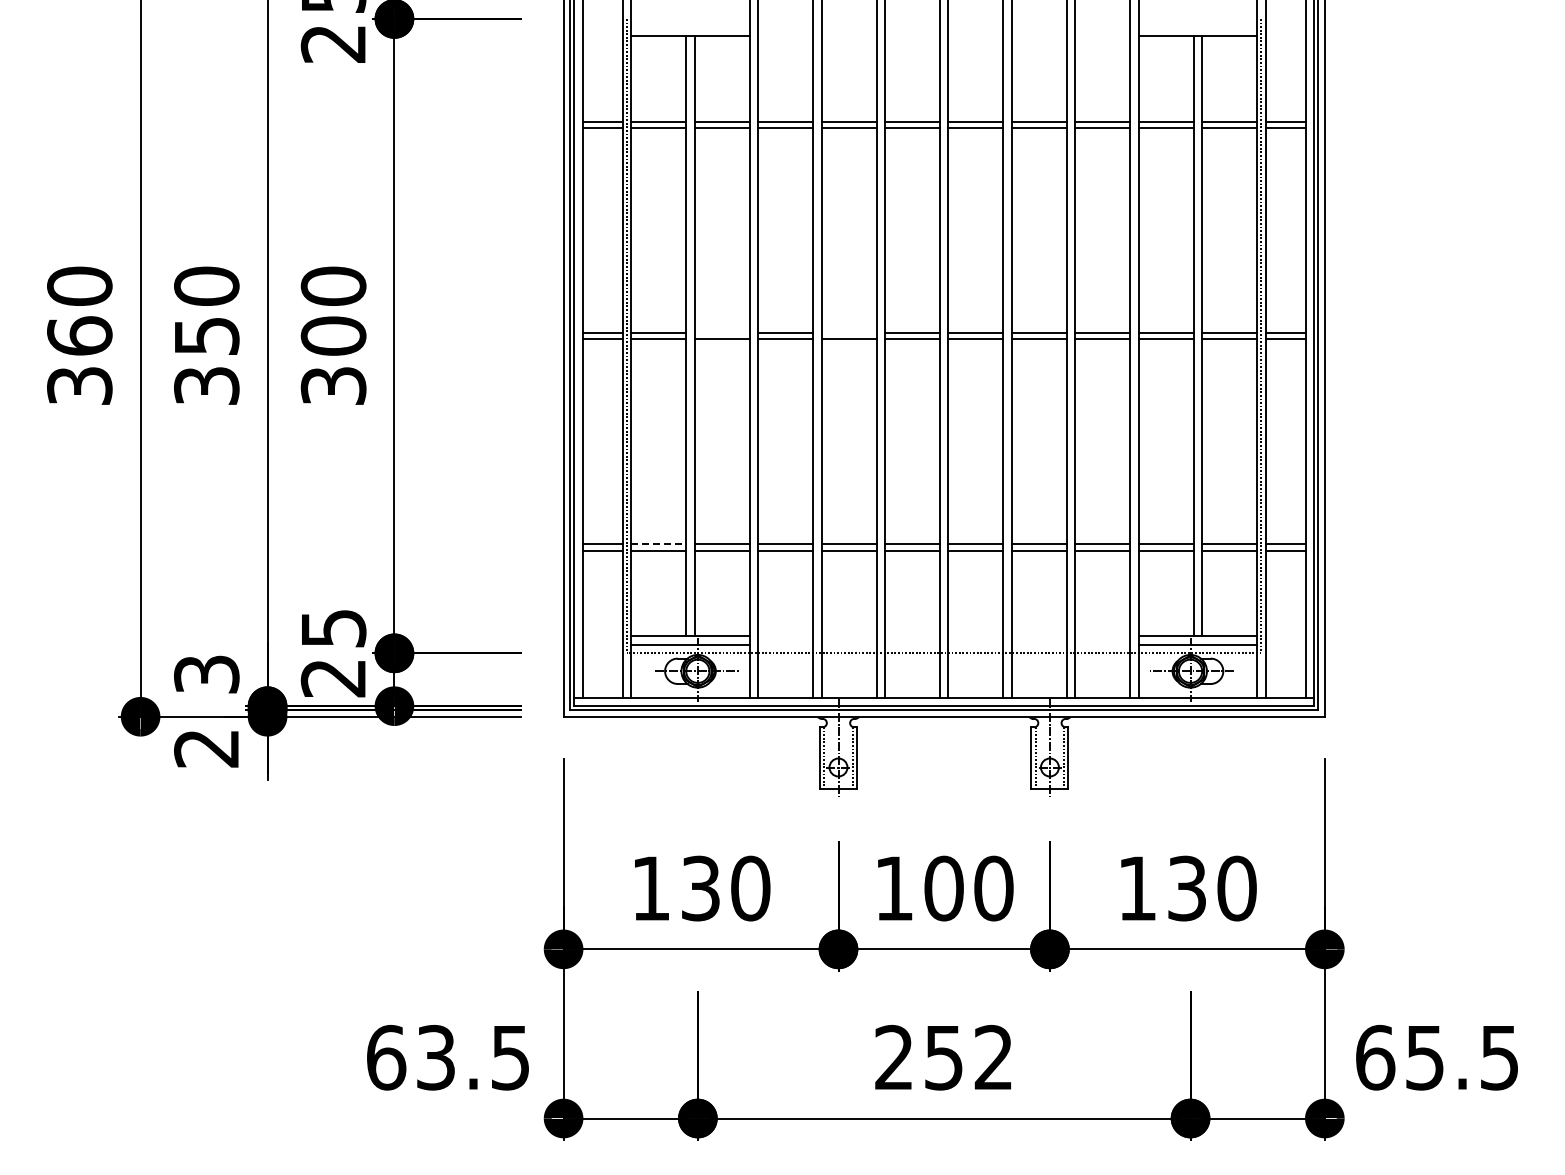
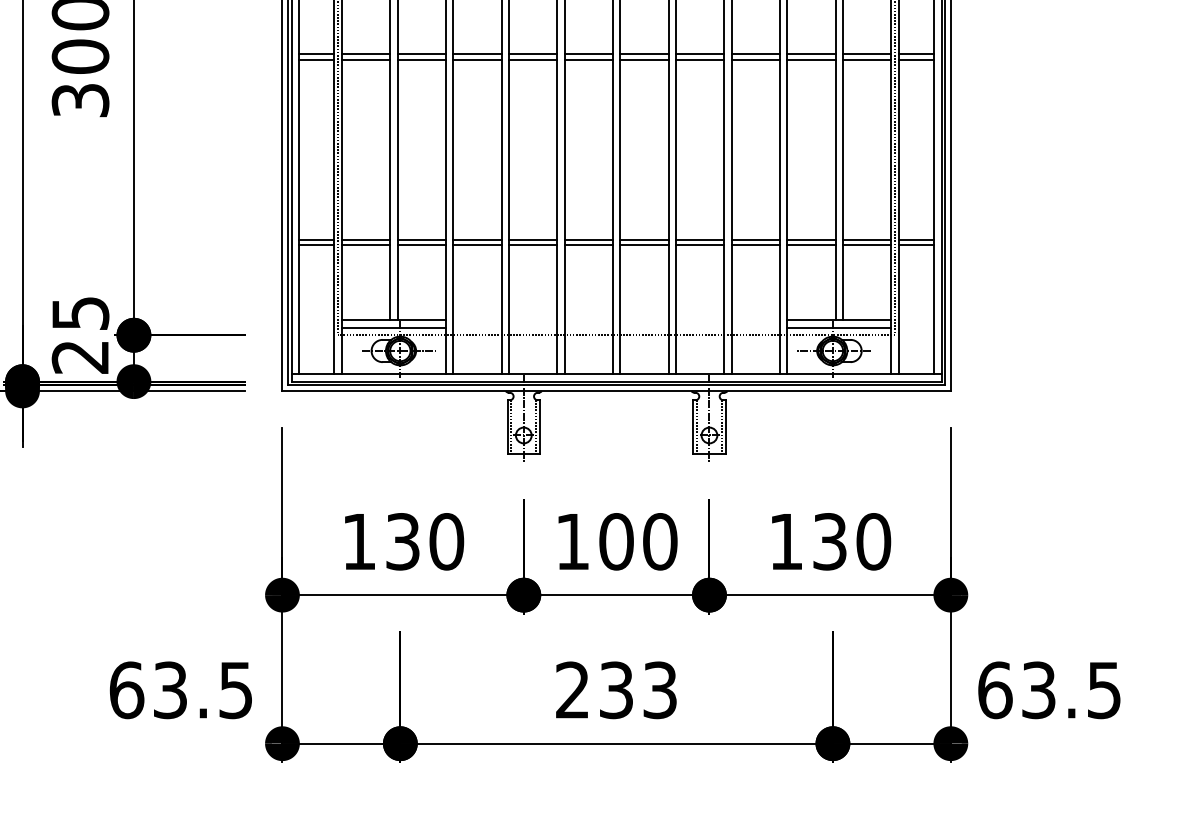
line: (721, 332) -> (421, 53), added
line: (848, 332) -> (532, 53), added
line: (659, 544) -> (366, 239), dashed -> solid
text: (968, 1057) -> (637, 690), 252 -> 233
text: (1424, 1057) -> (1038, 690), 65.5 -> 63.5

